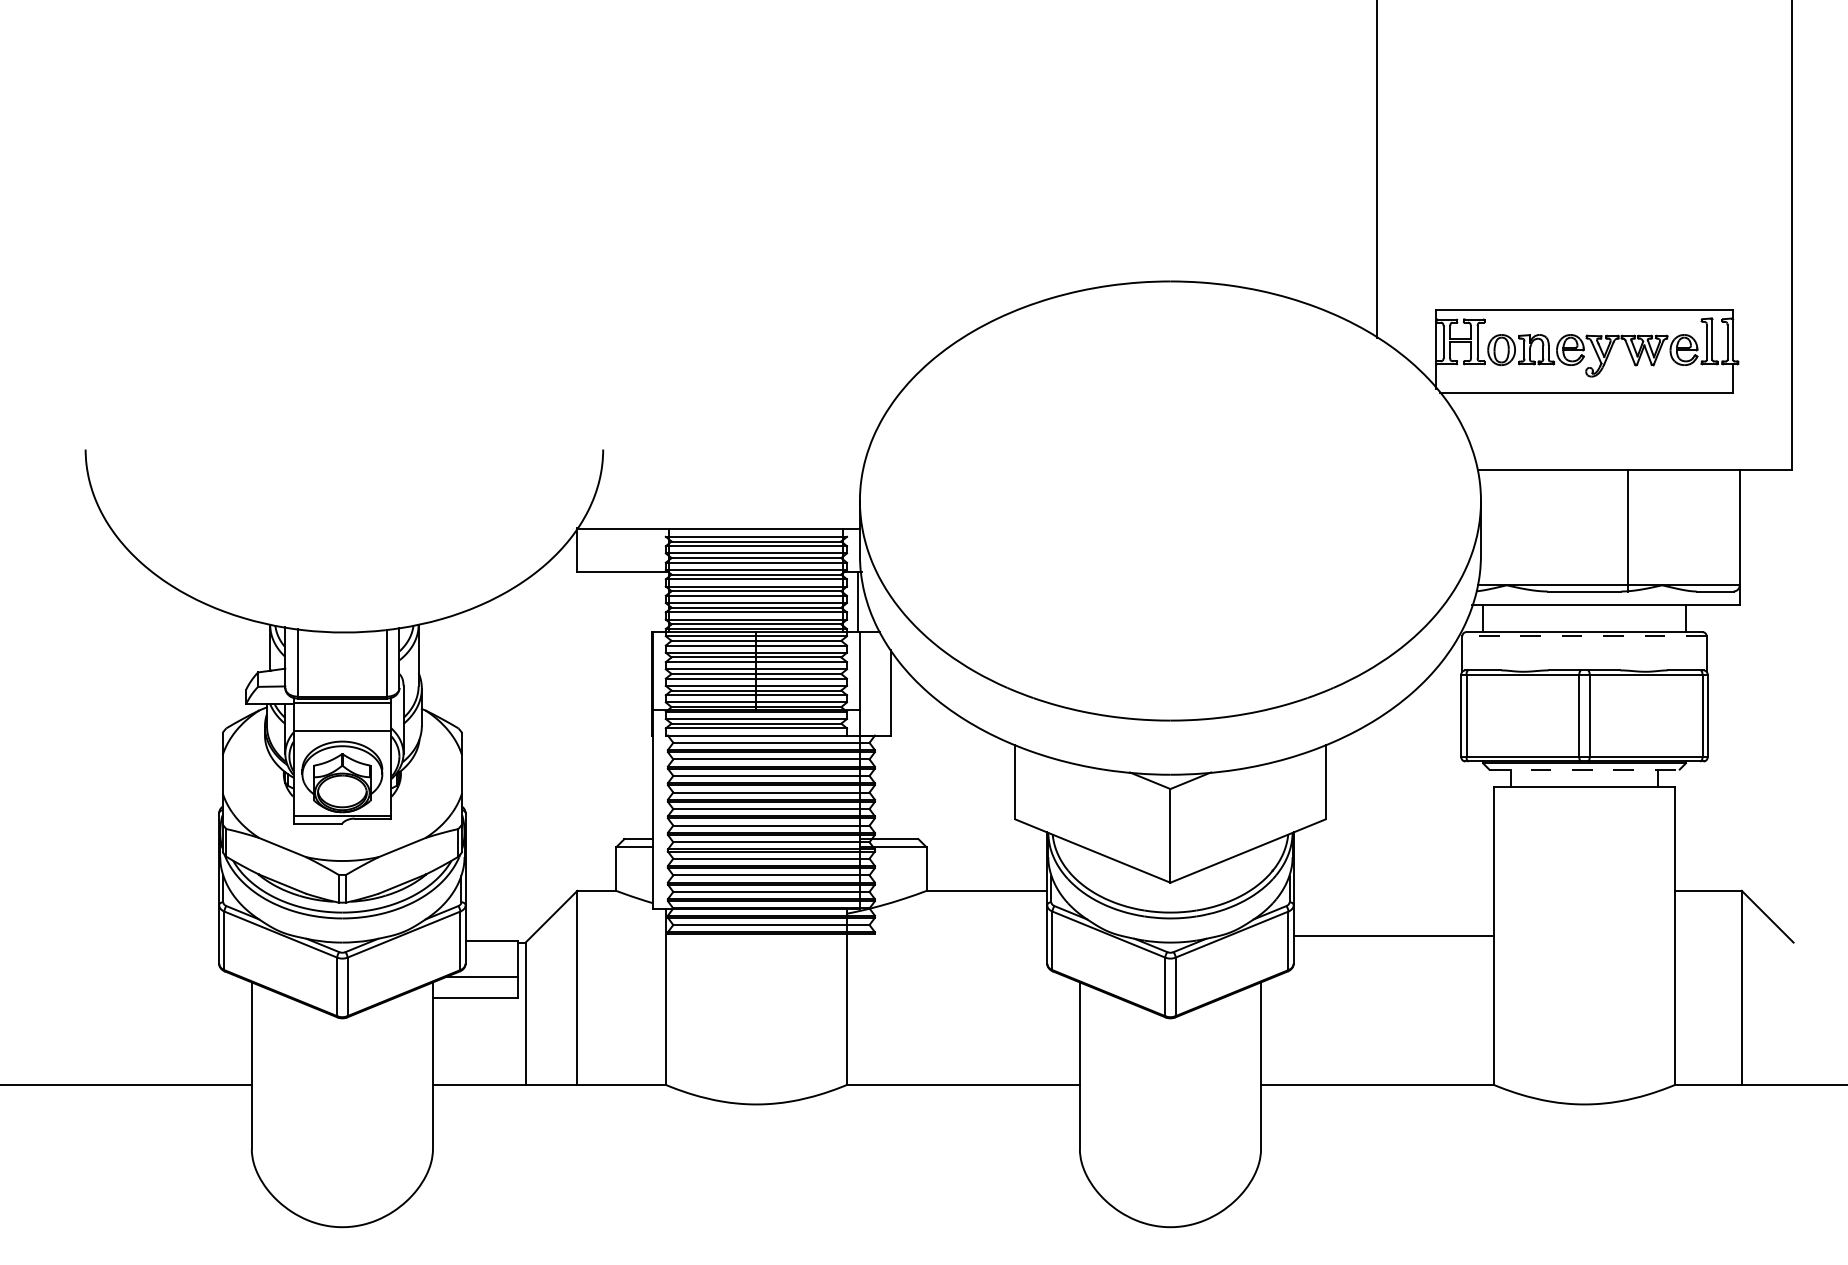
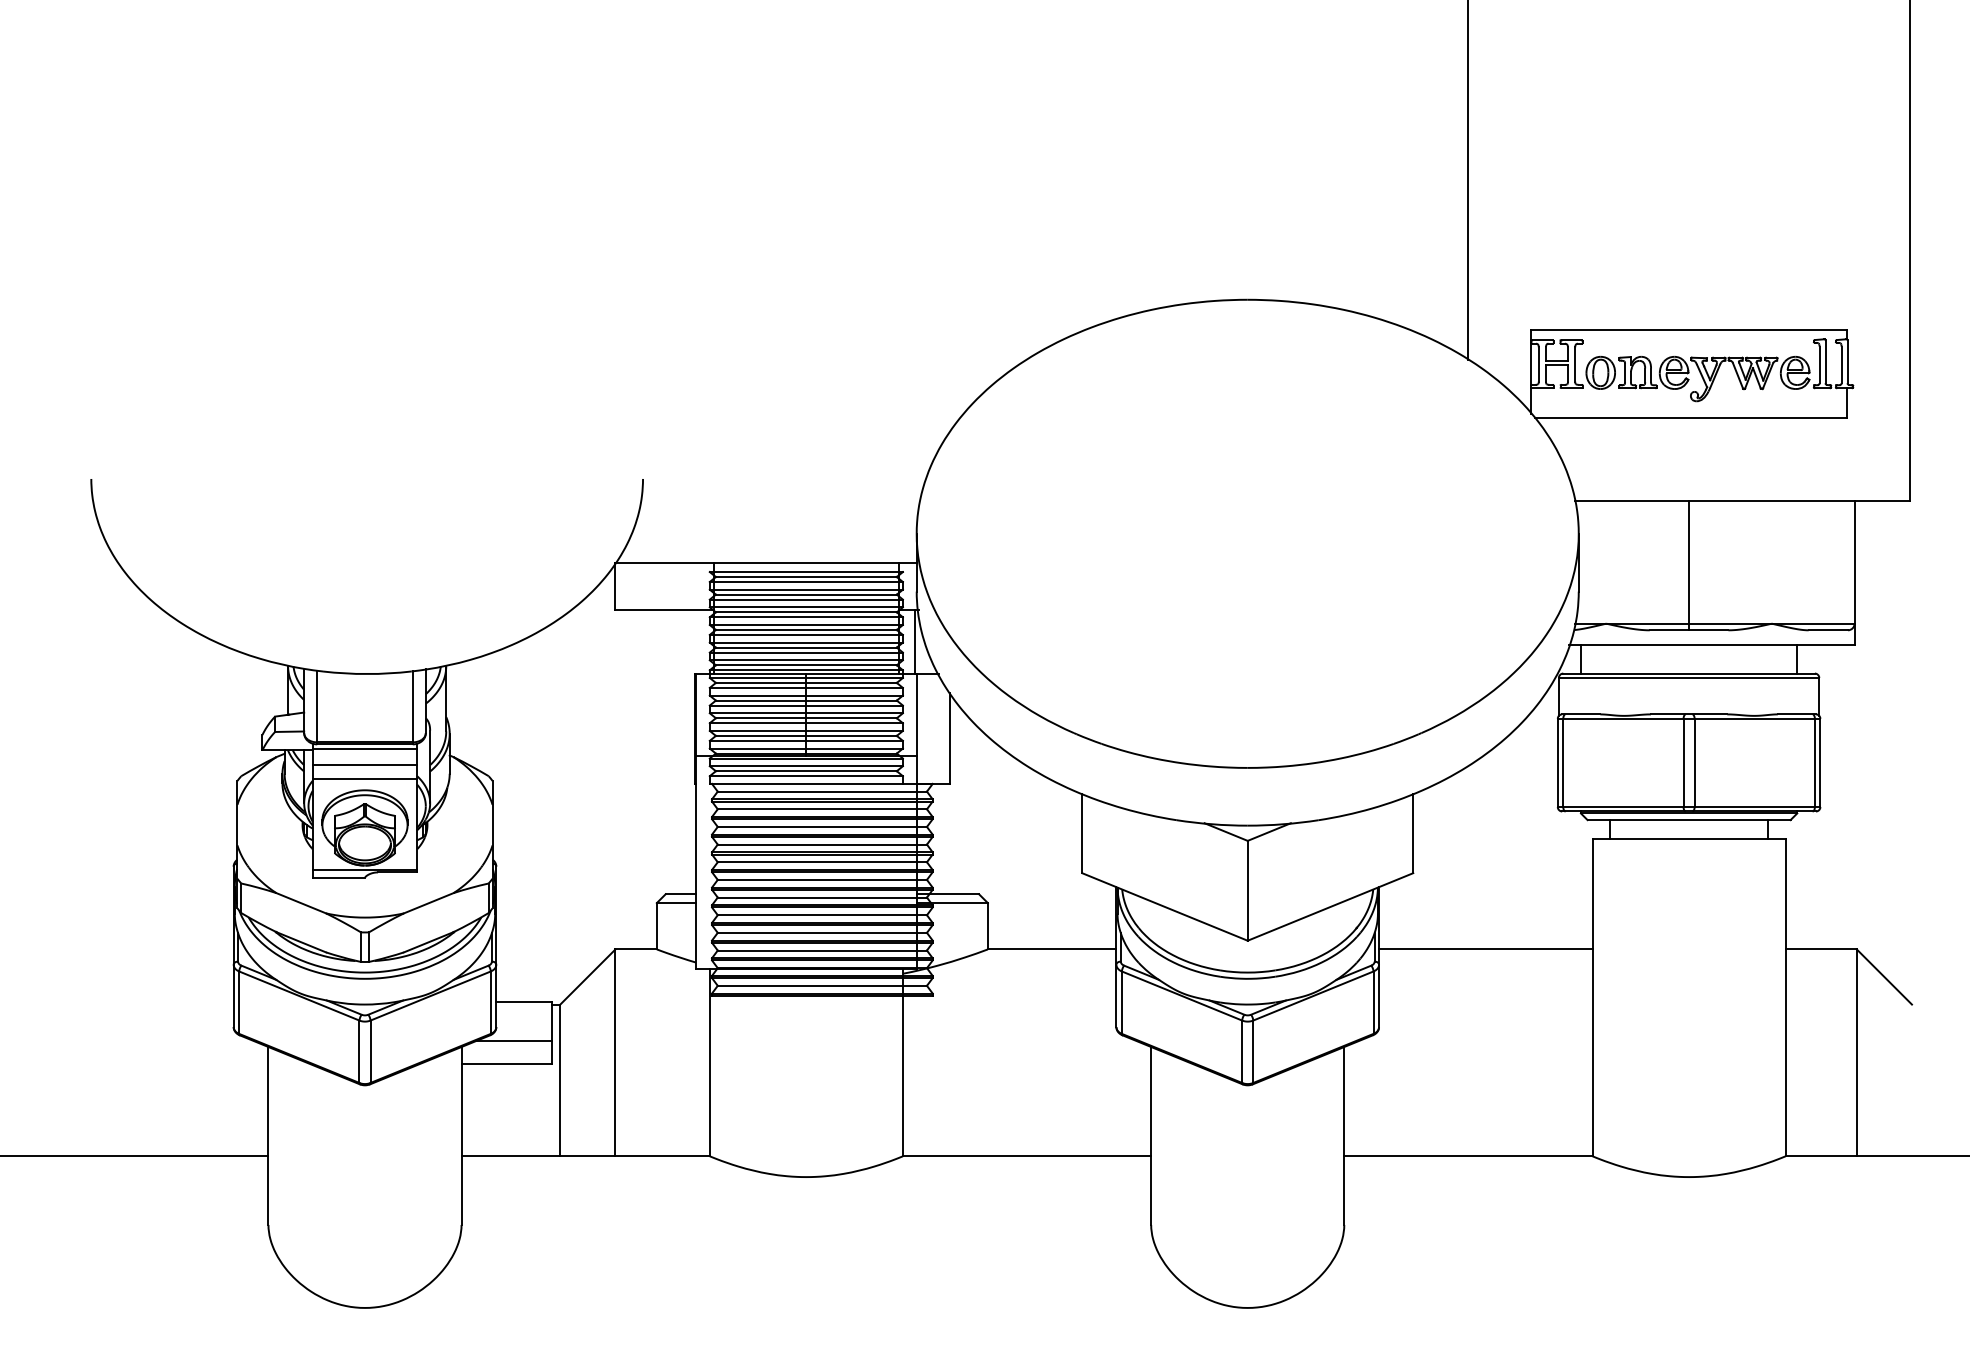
line: (1627, 530) -> (1689, 565), moved
line: (1584, 636) -> (1689, 678), dashed -> solid
line: (342, 717) -> (365, 764), added
line: (1585, 769) -> (1690, 820), dashed -> solid
line: (1393, 935) -> (1485, 949), moved

